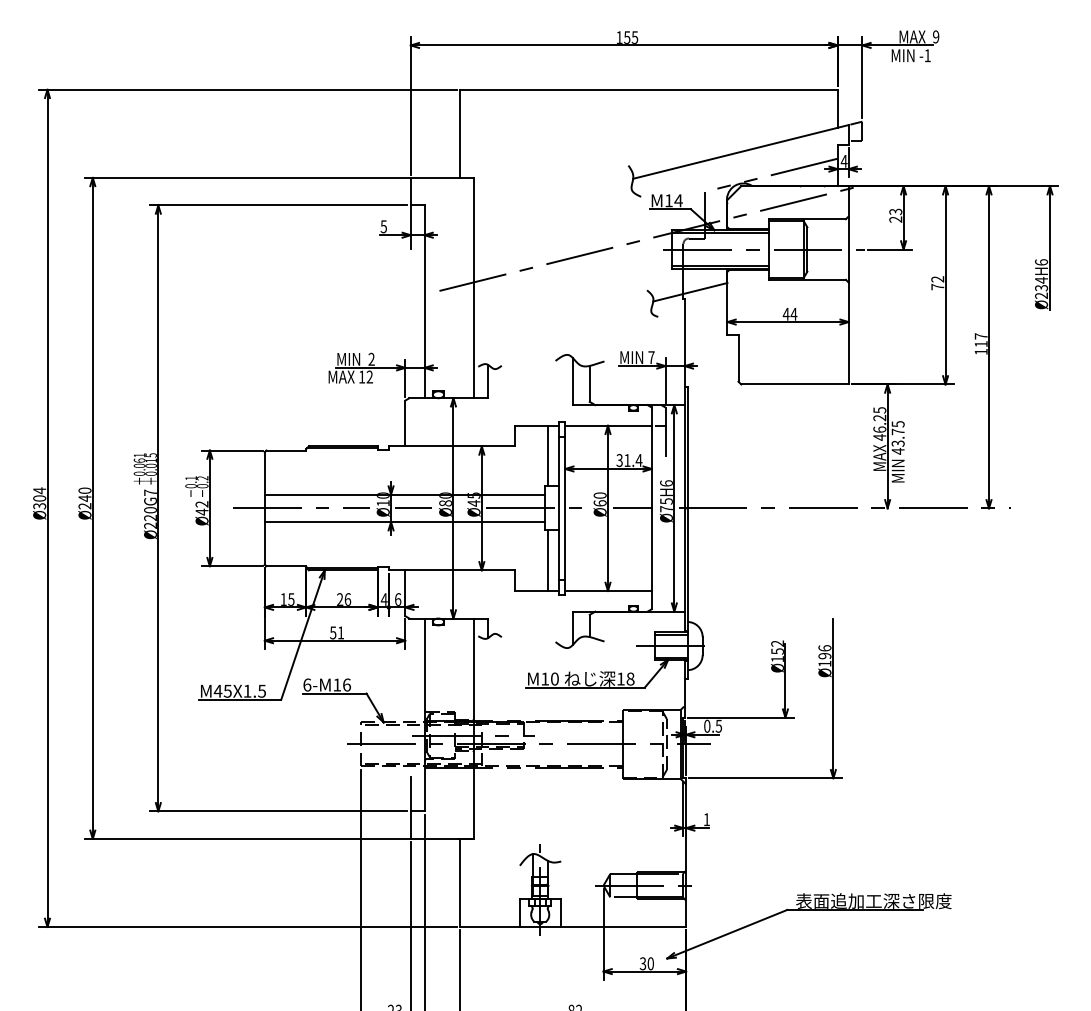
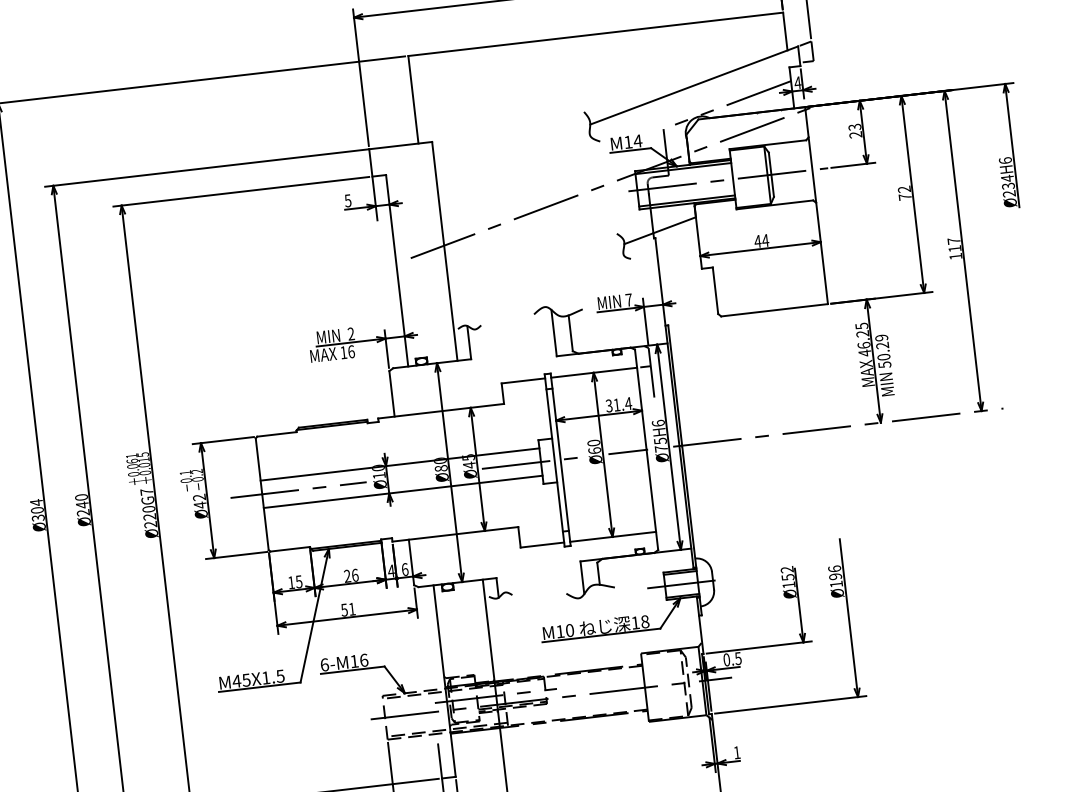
text: (369, 376) -> (351, 351), 12 -> 16
text: (897, 437) -> (882, 351), 43.75 -> 50.29
line: (548, 455) -> (537, 409), removed
line: (413, 508) -> (409, 477), removed
line: (548, 560) -> (550, 513), removed

